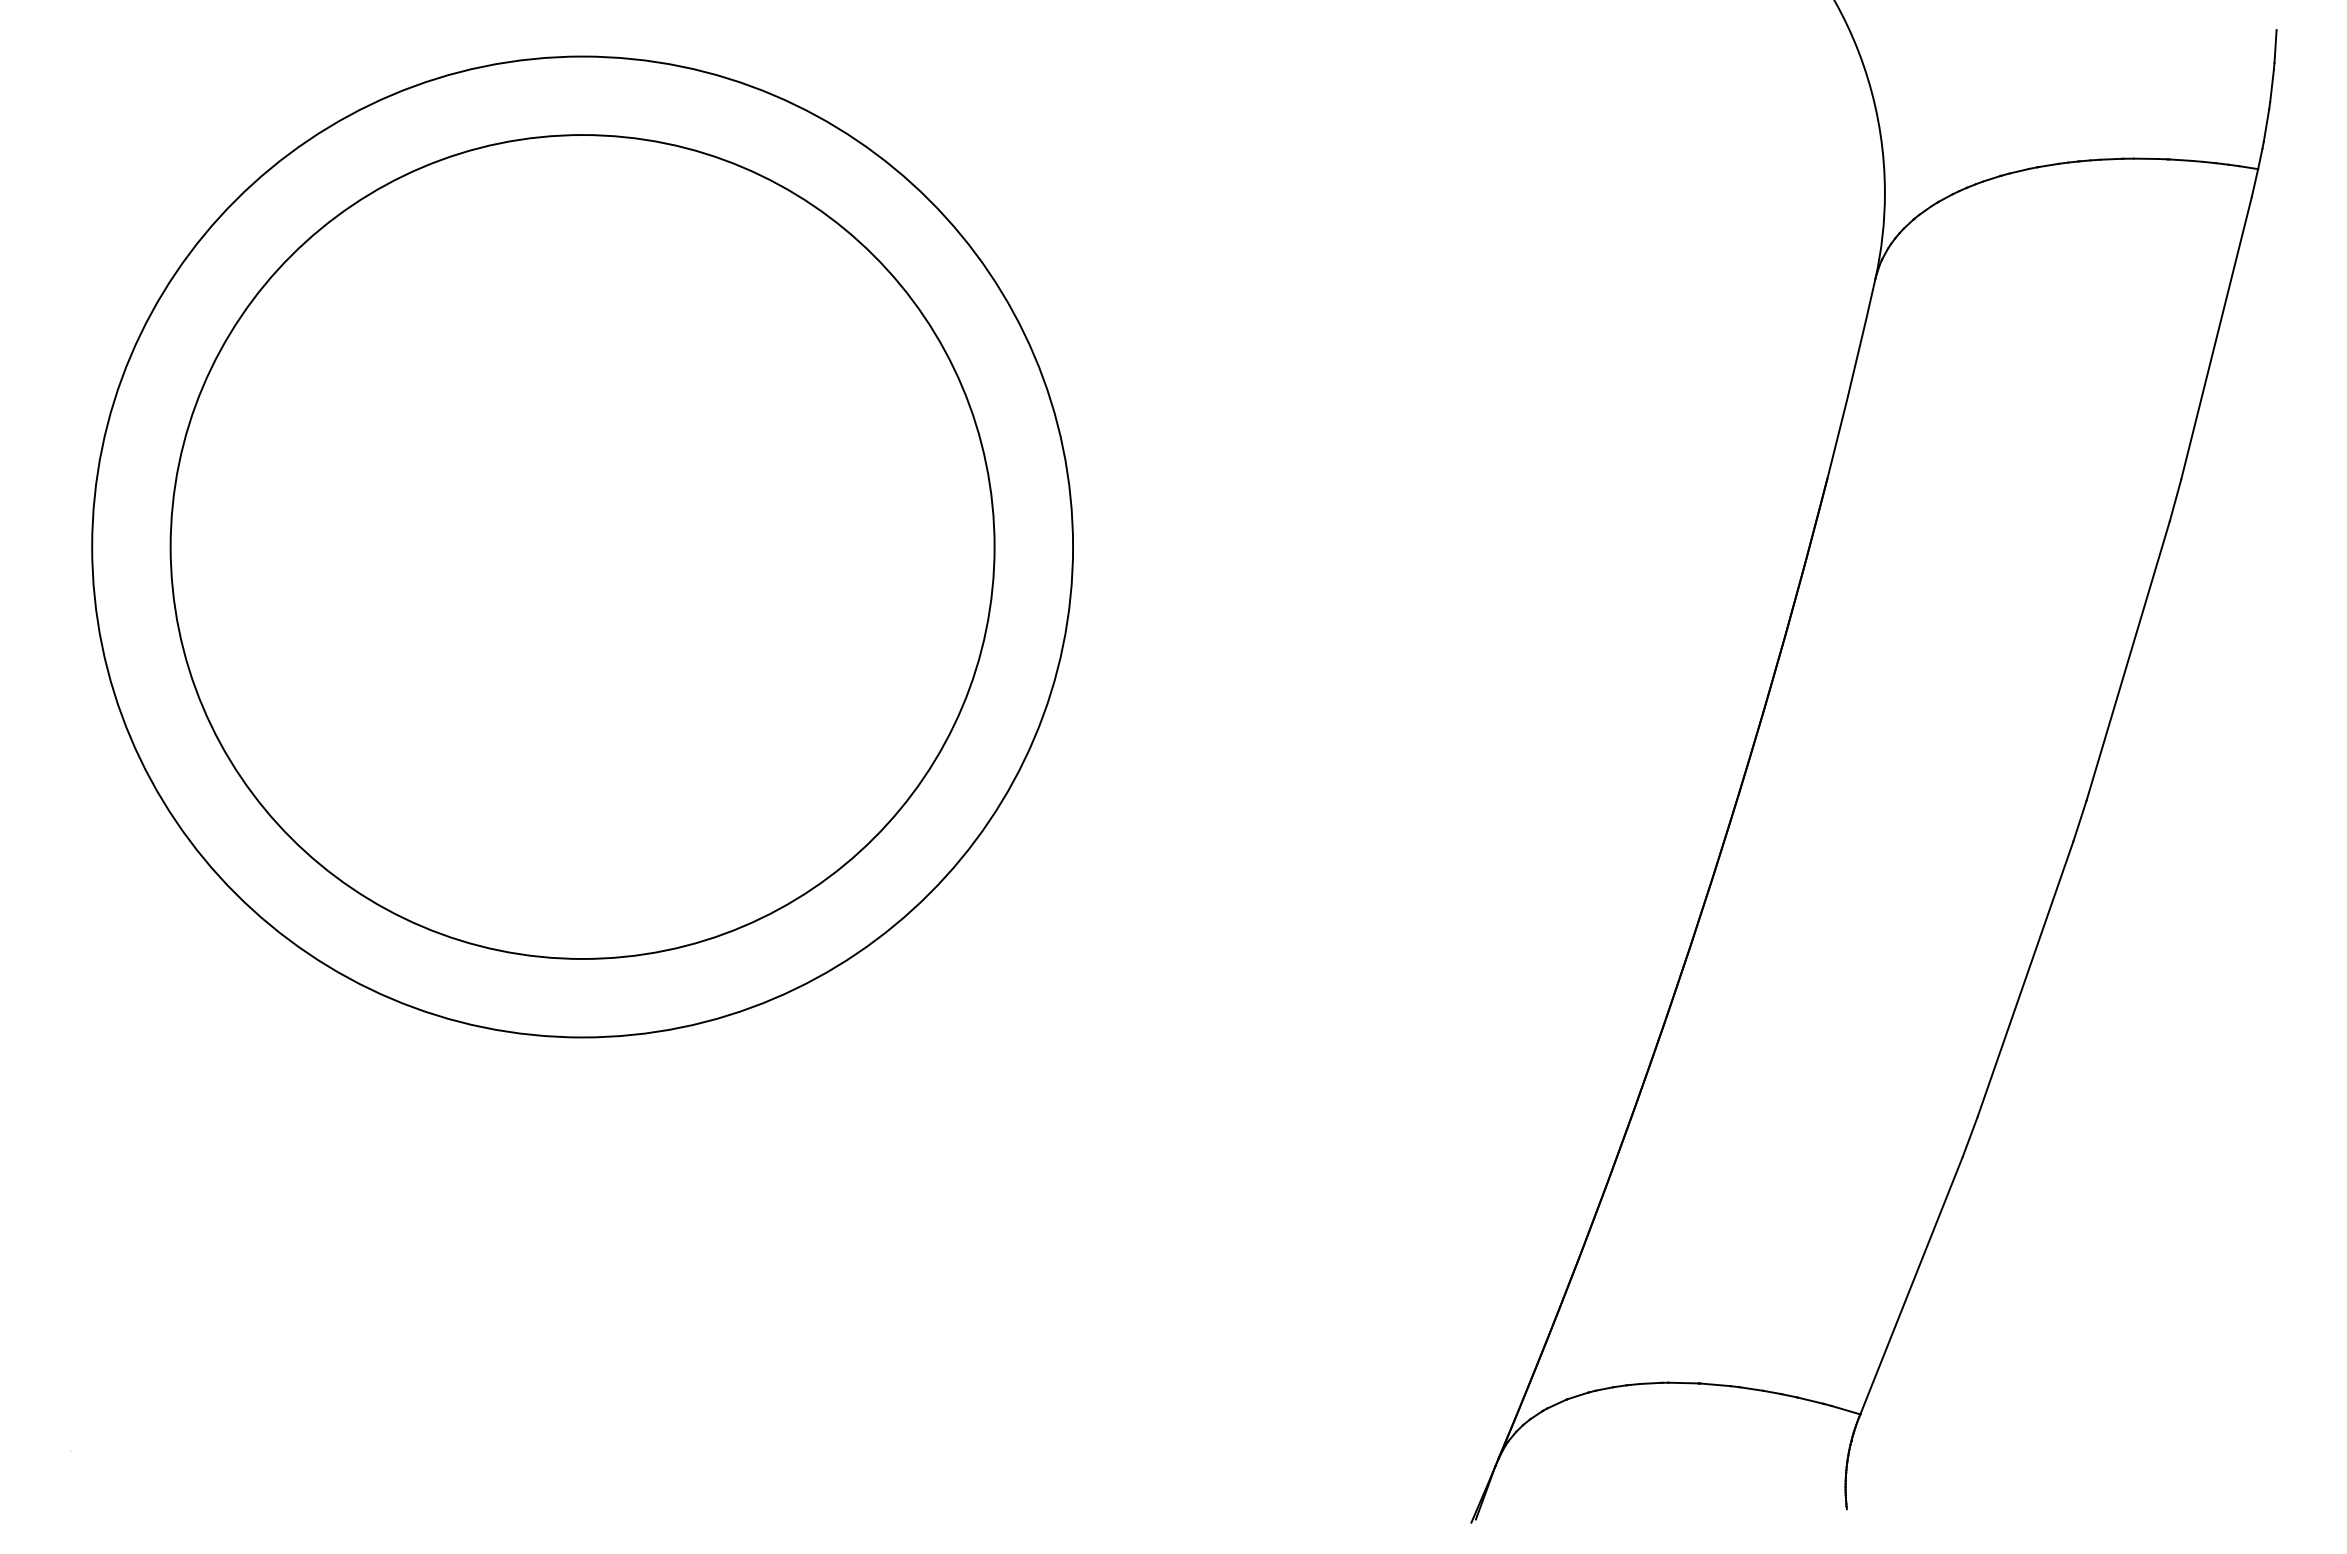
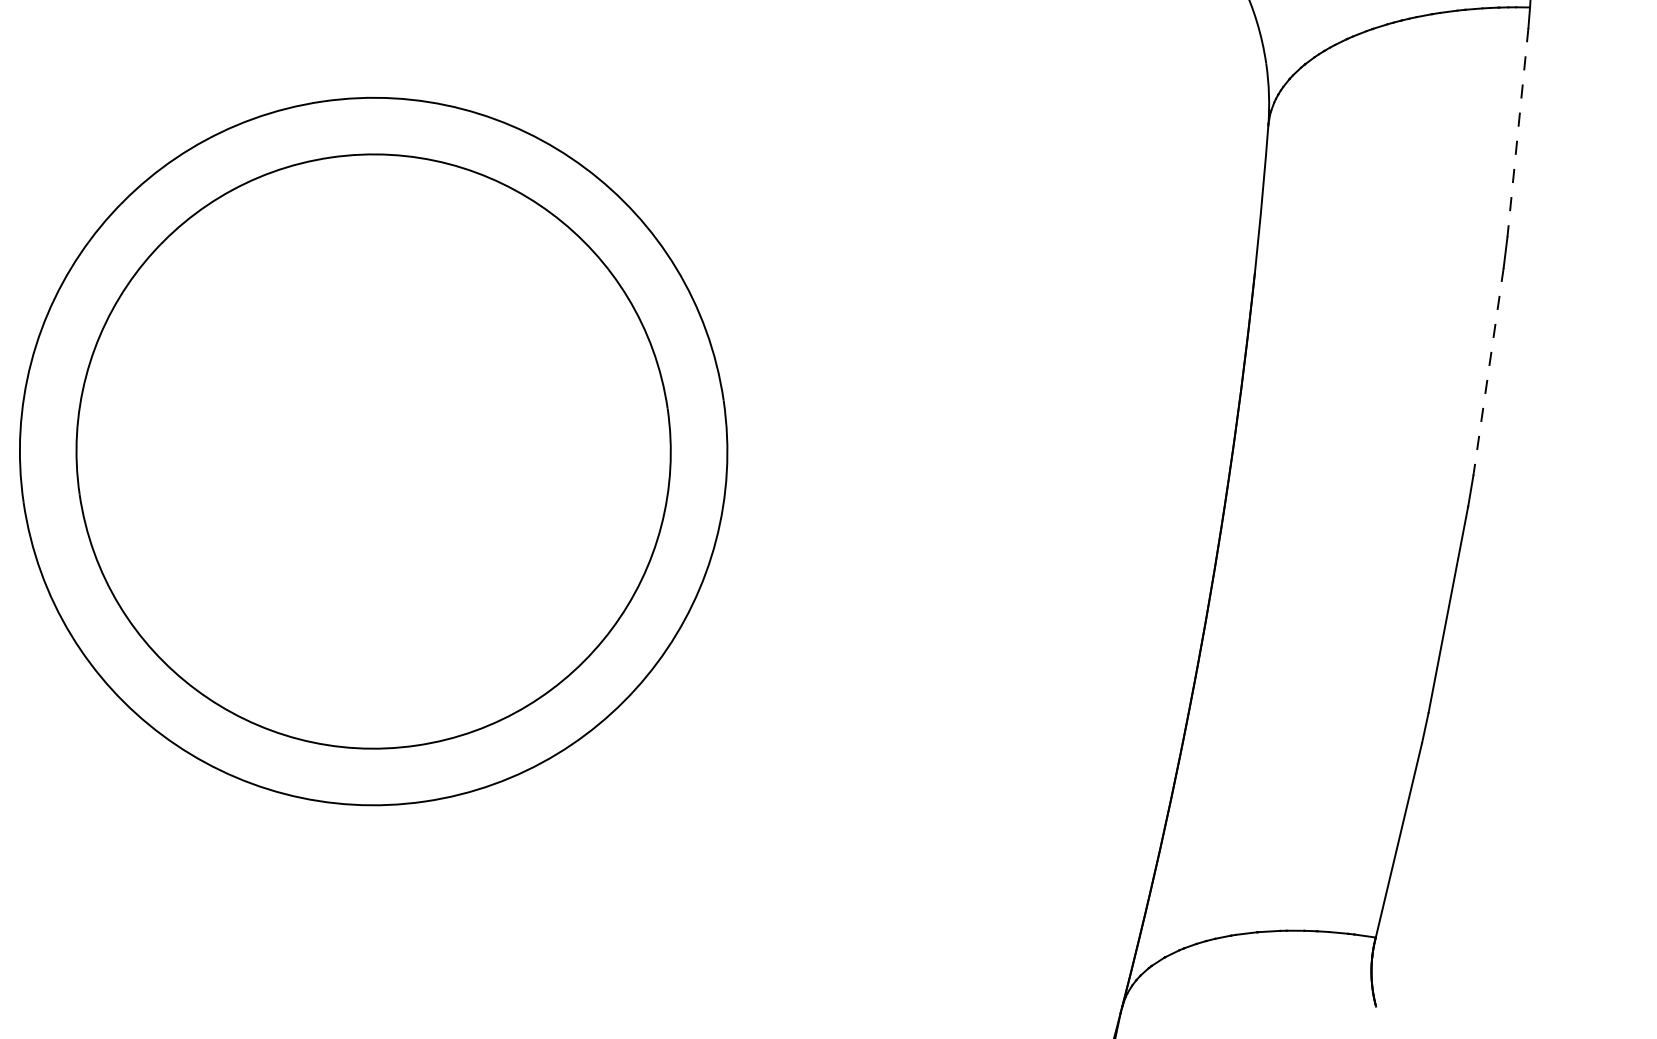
line: (2216, 338) -> (1517, 132), solid -> dashed
line: (2128, 660) -> (1488, 371), solid -> dashed

